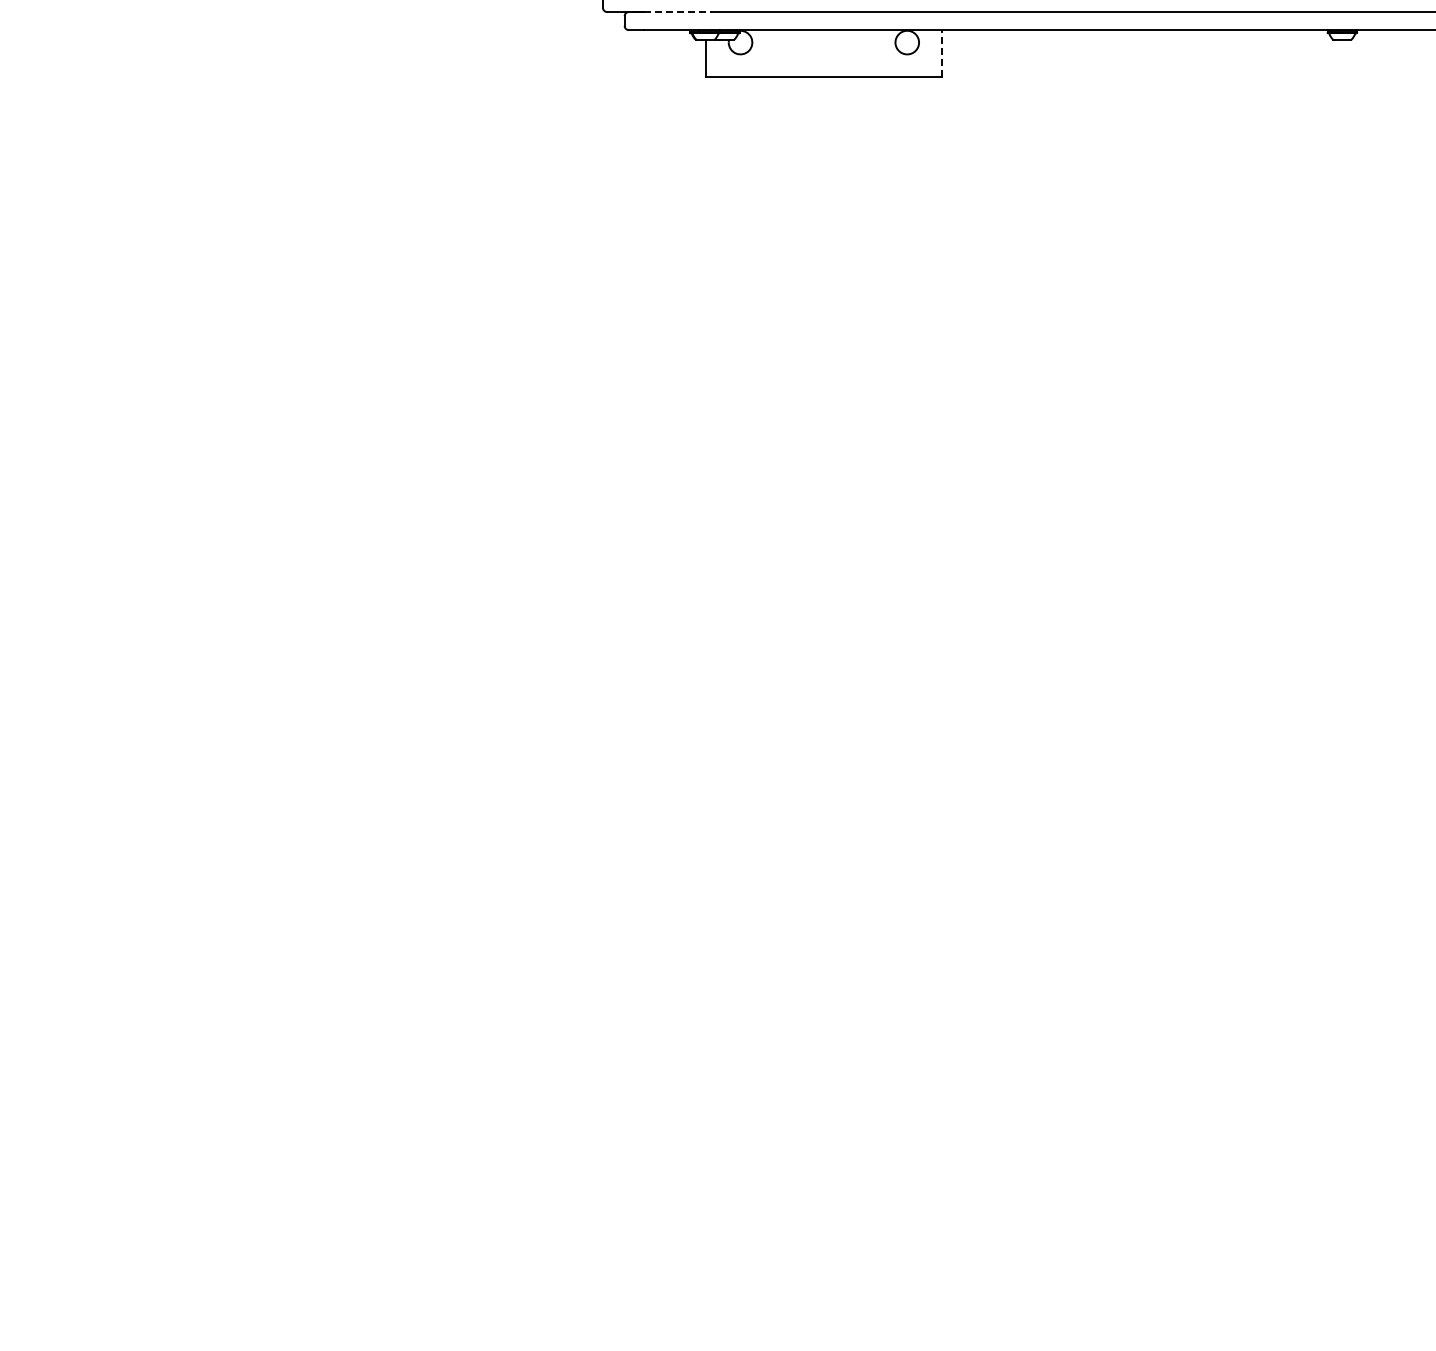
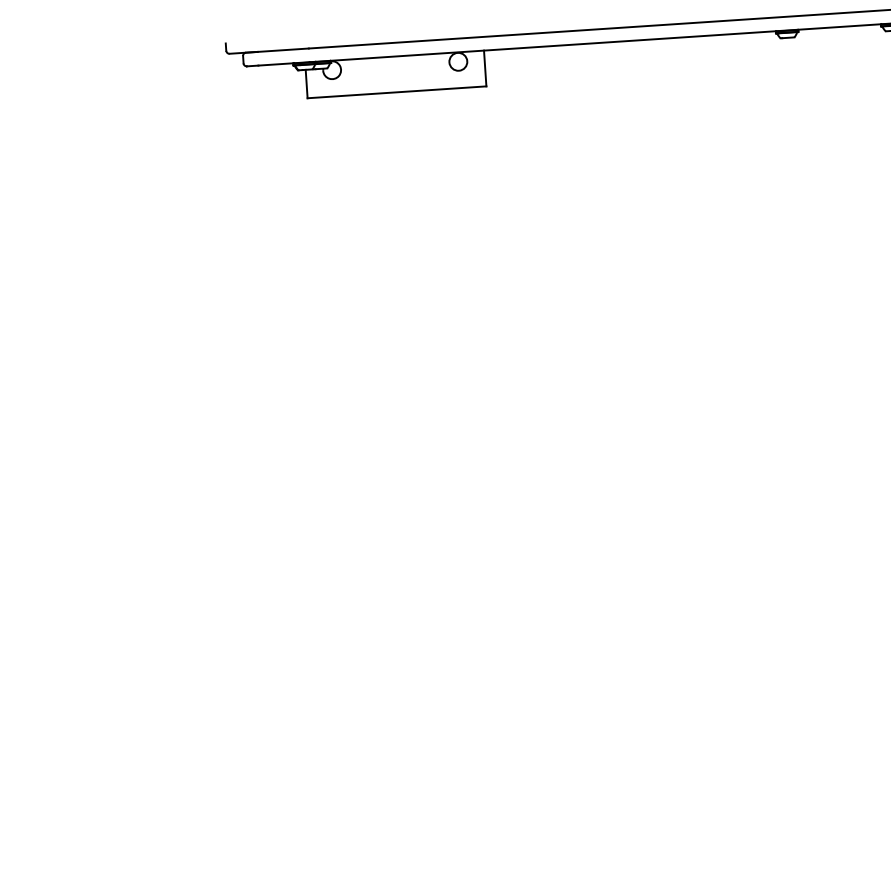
line: (677, 12) -> (282, 50), dashed -> solid
line: (942, 53) -> (485, 68), dashed -> solid

